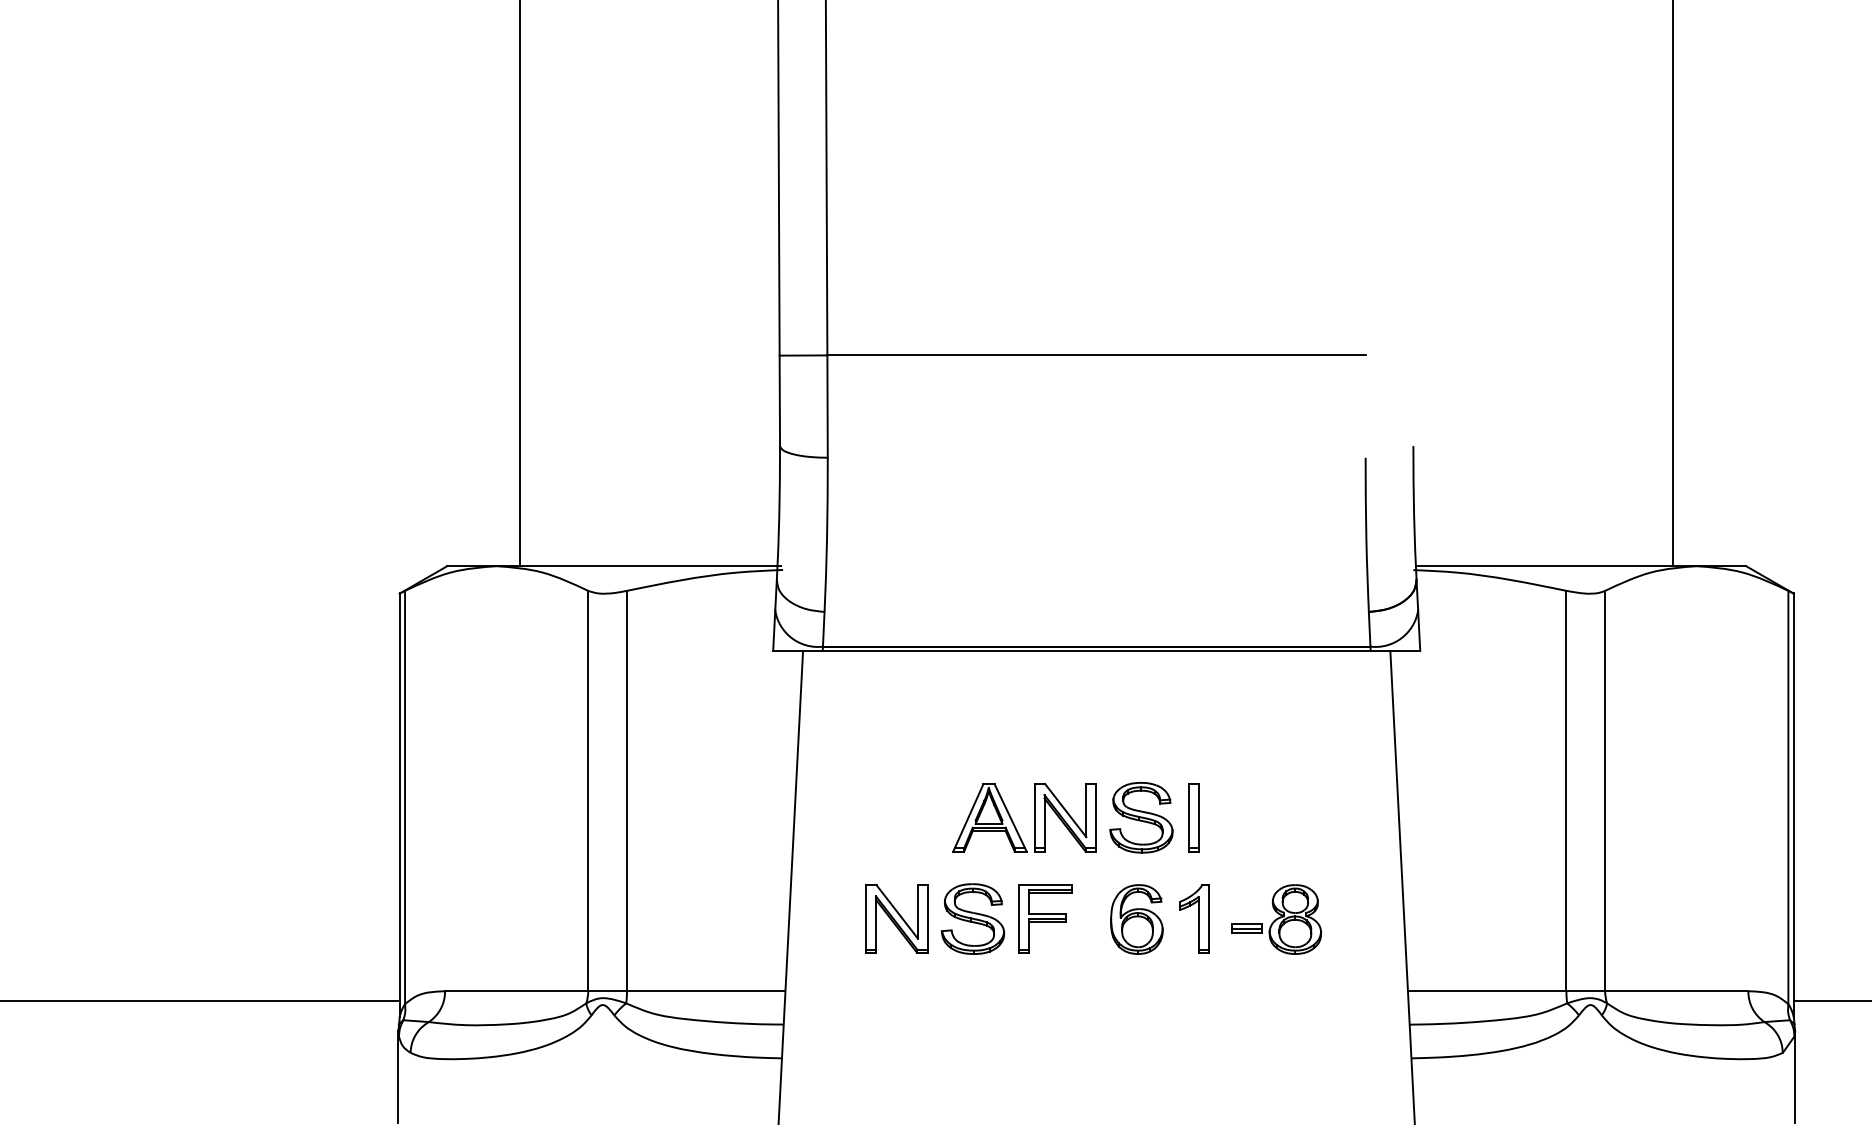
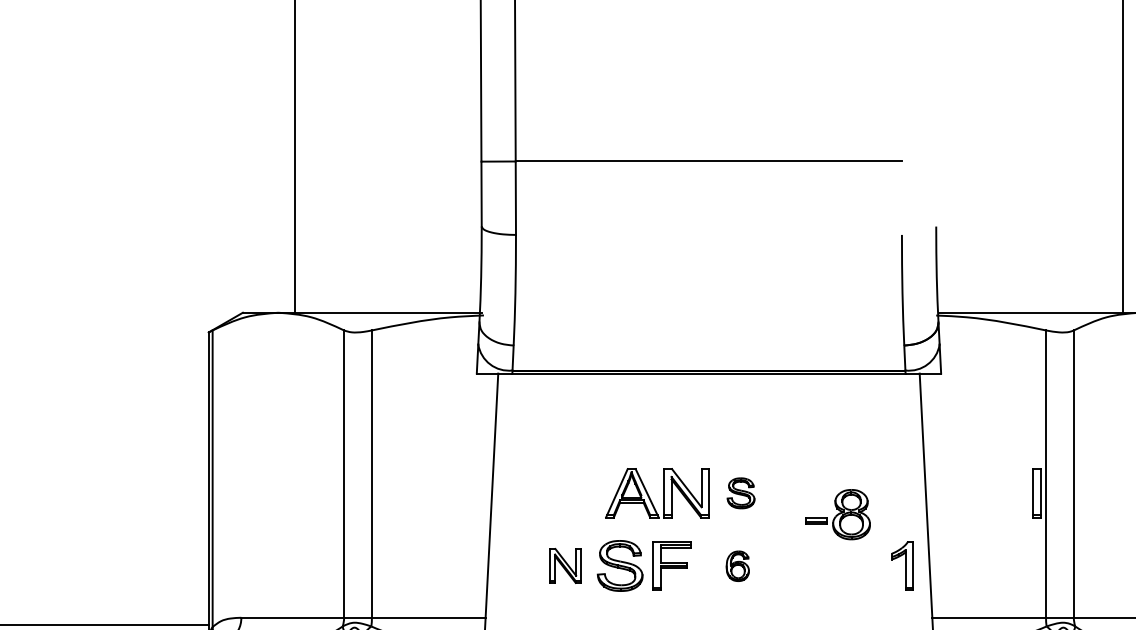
part: (1141, 817) -> (741, 493), size x0.6
part: (1193, 817) -> (1036, 493), moved
part: (896, 918) -> (565, 565), size x0.7
part: (1194, 918) -> (902, 565), moved
part: (1136, 919) -> (737, 566), size x0.6
part: (1276, 919) -> (837, 514), moved

